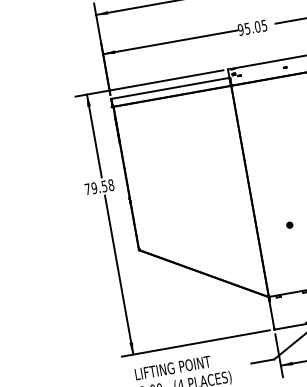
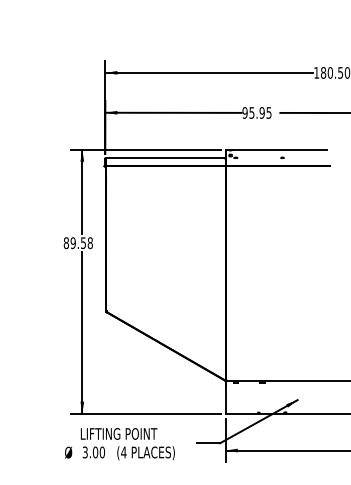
text: (256, 26) -> (261, 112), 95.05 -> 95.95
text: (87, 189) -> (66, 243), 79.58 -> 89.58
part: (289, 224) -> (258, 313), removed

